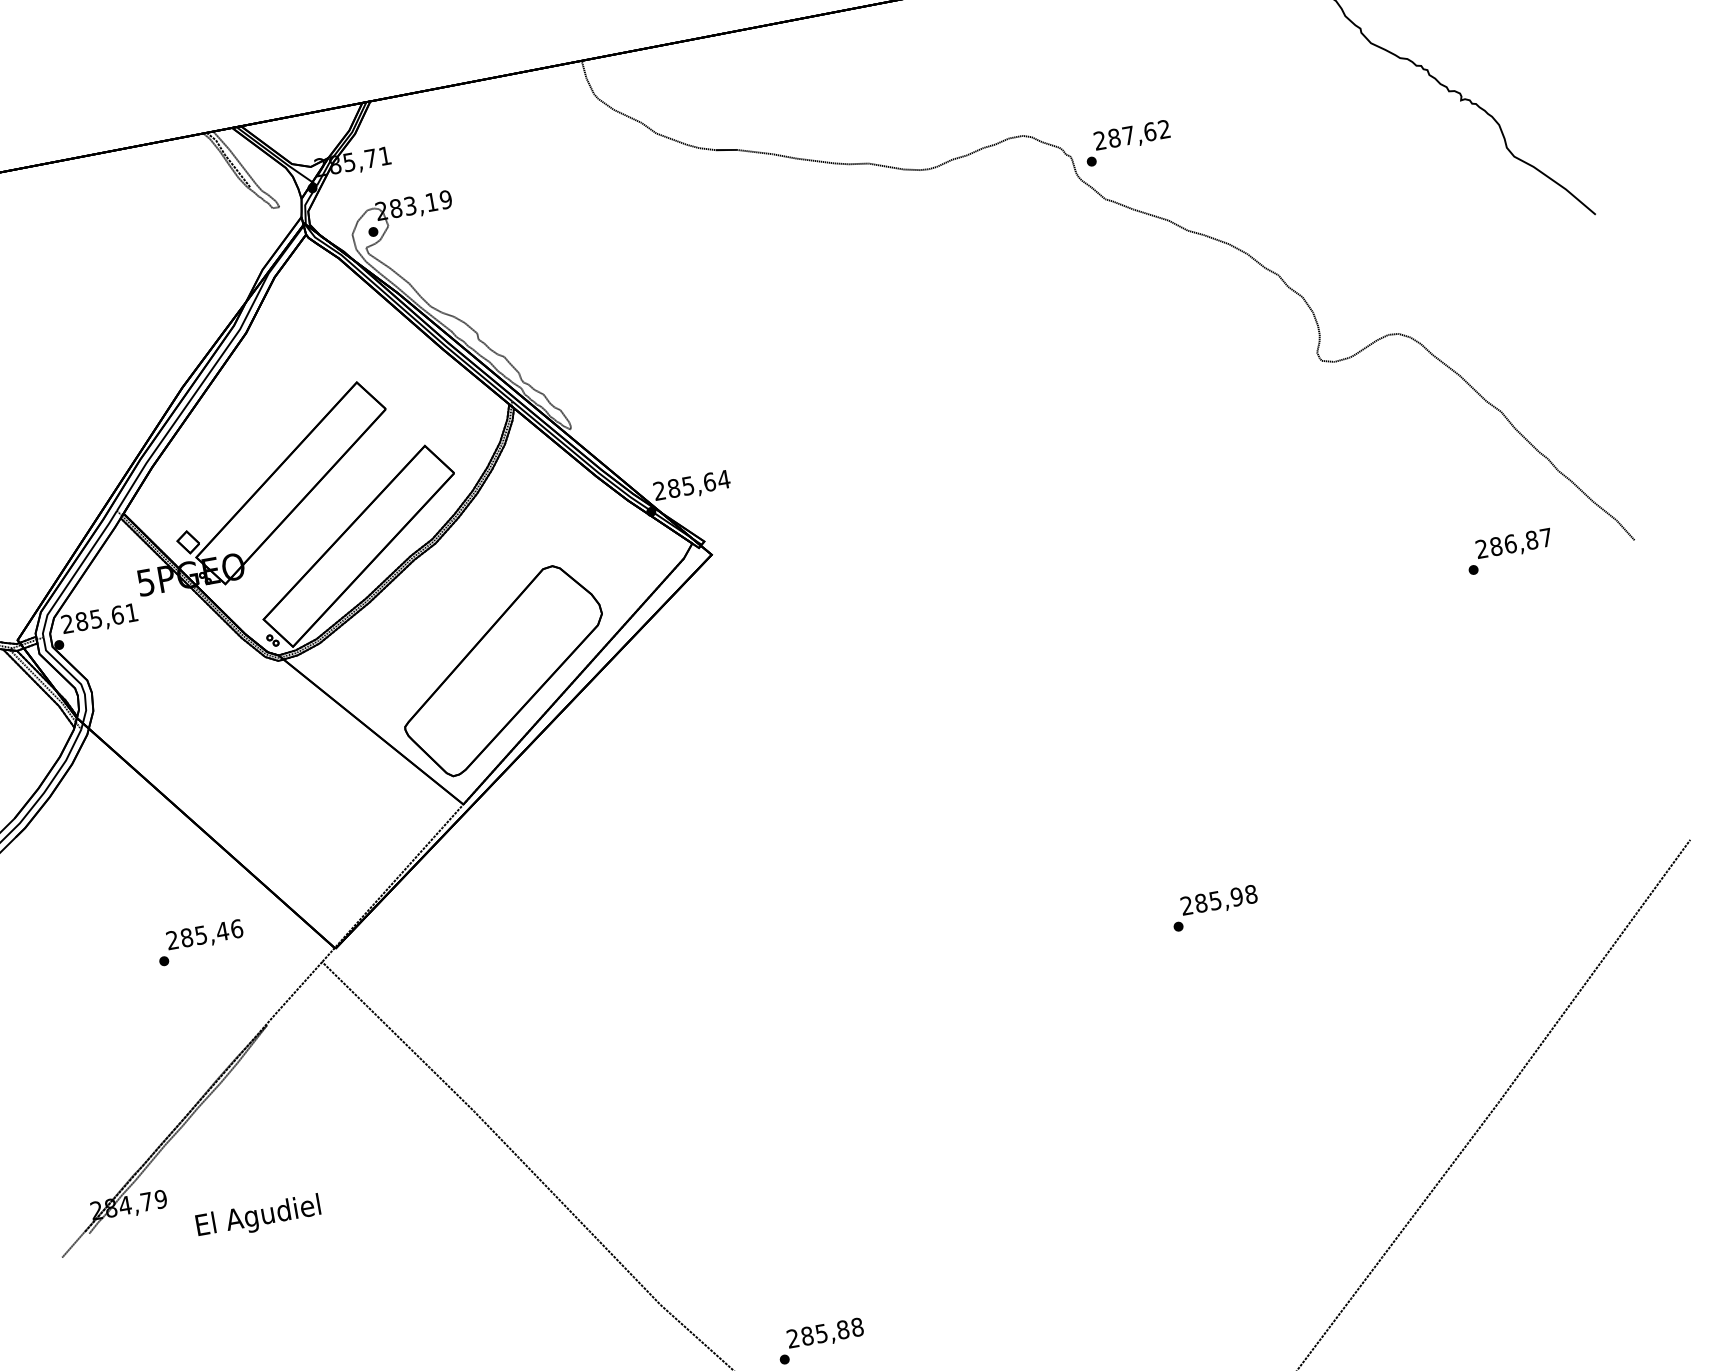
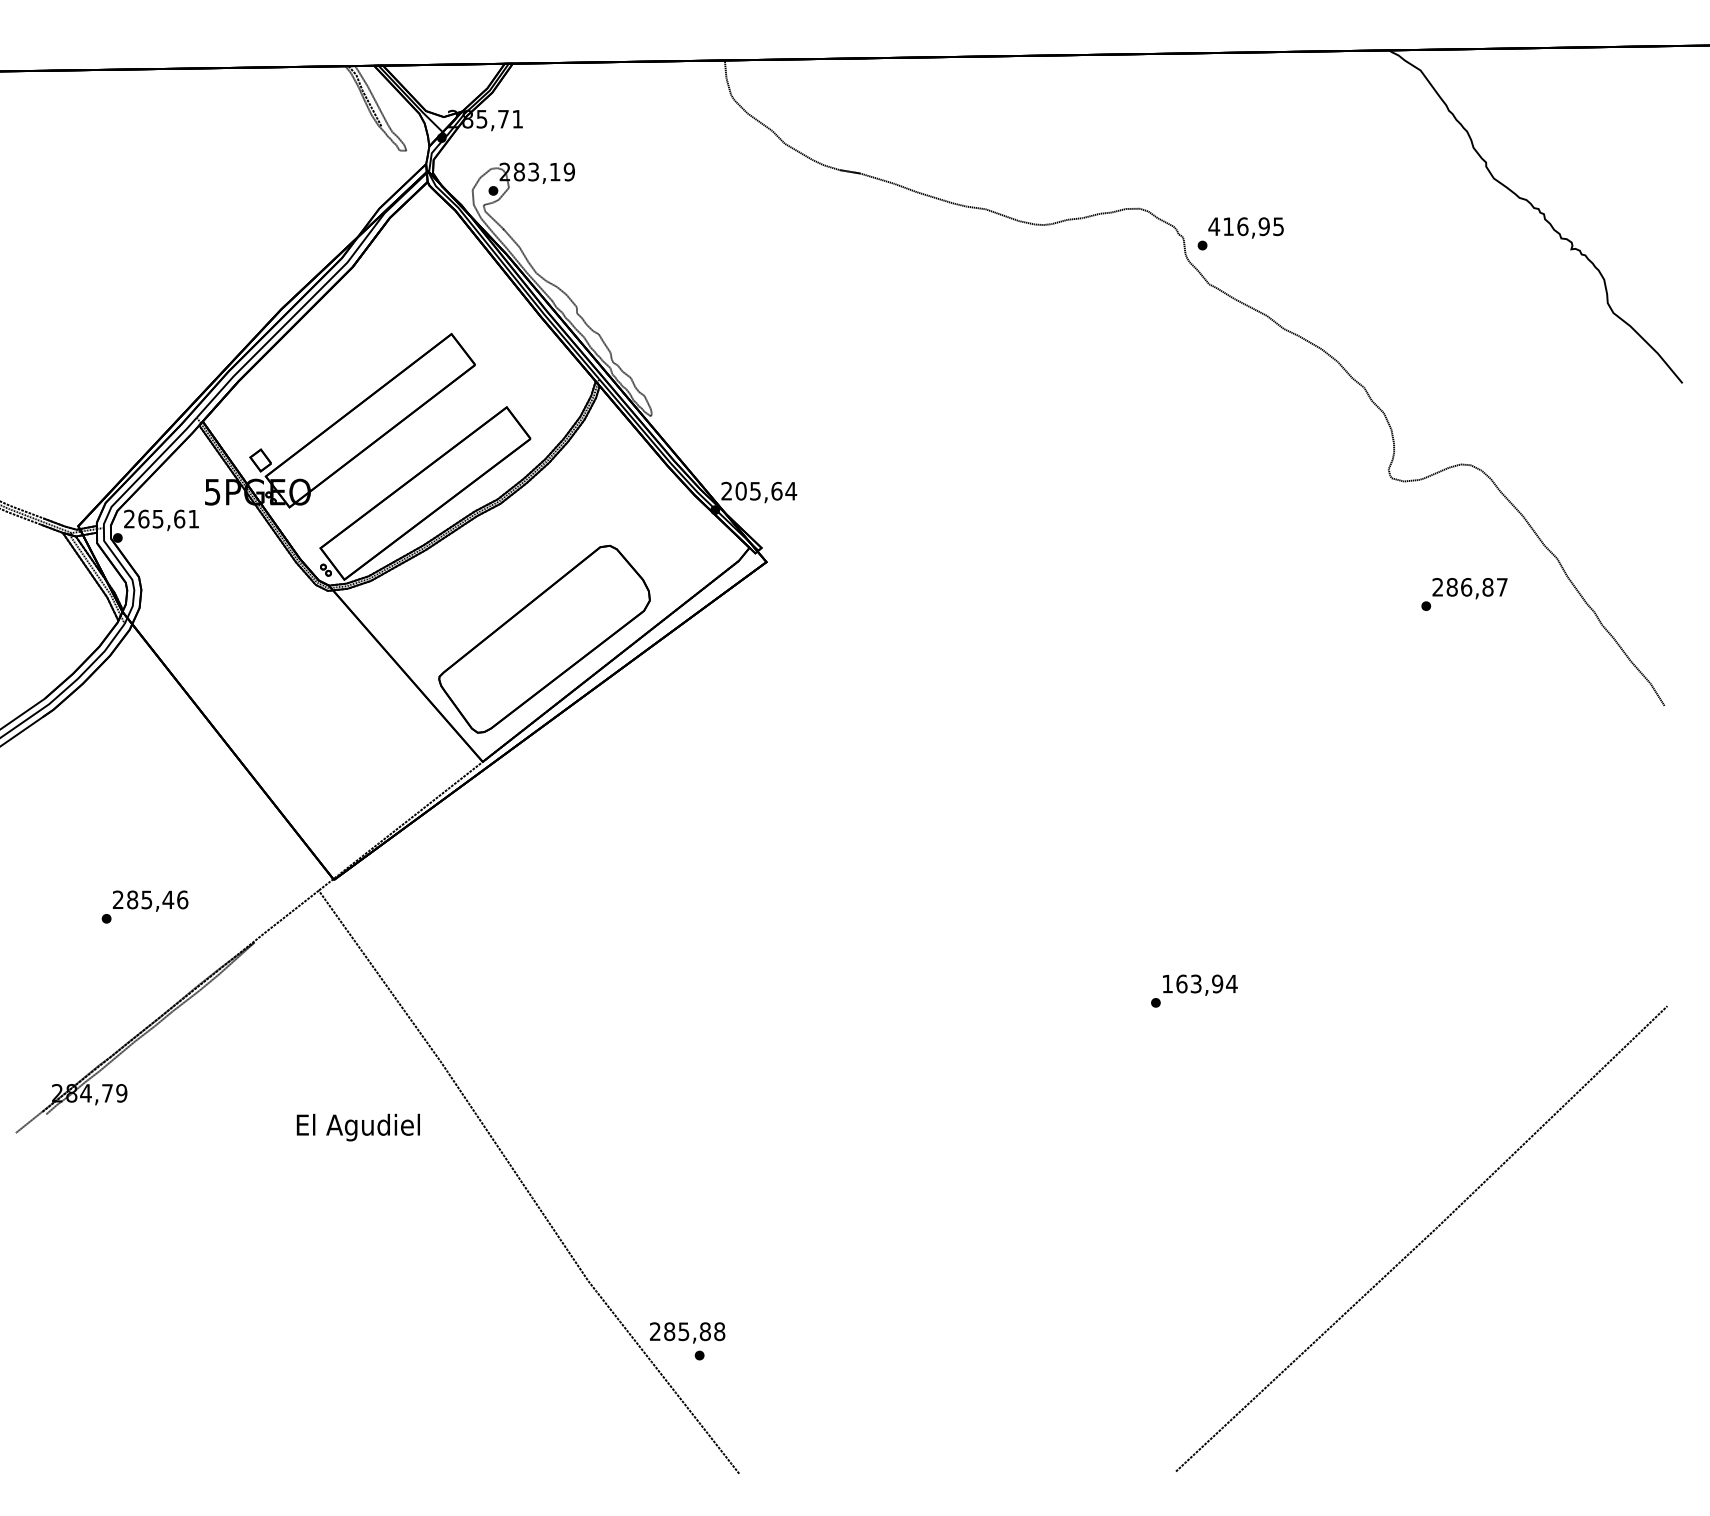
text: (1131, 135) -> (1245, 226), 287,62 -> 416,95
text: (673, 488) -> (740, 491), 285,64 -> 205,64
text: (1509, 551) -> (1464, 594), moved
text: (81, 621) -> (143, 518), 285,61 -> 265,61
text: (1218, 899) -> (1199, 983), 285,98 -> 163,94
text: (199, 942) -> (144, 906), moved
text: (257, 1217) -> (357, 1127), moved
text: (825, 1333) -> (687, 1332), moved

